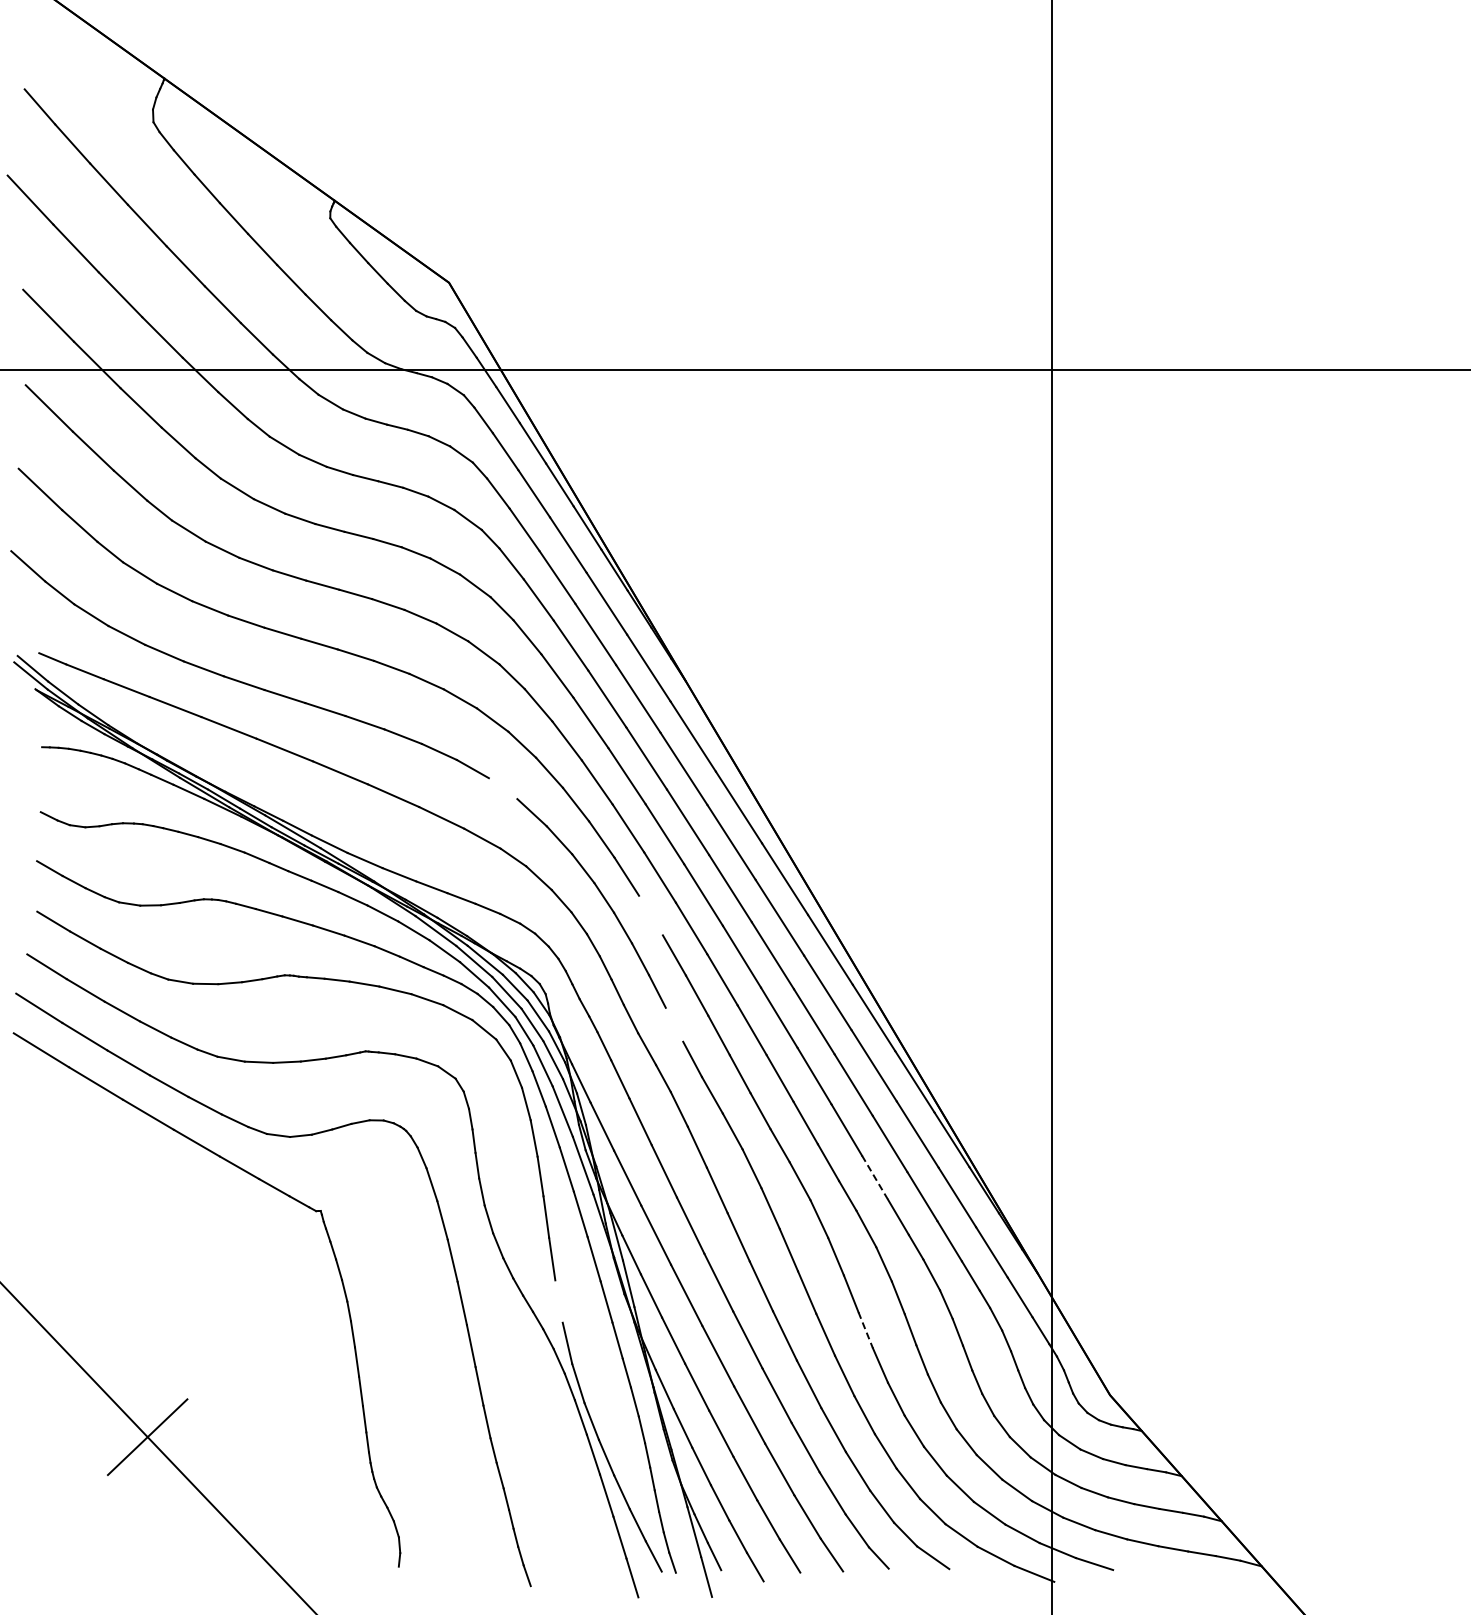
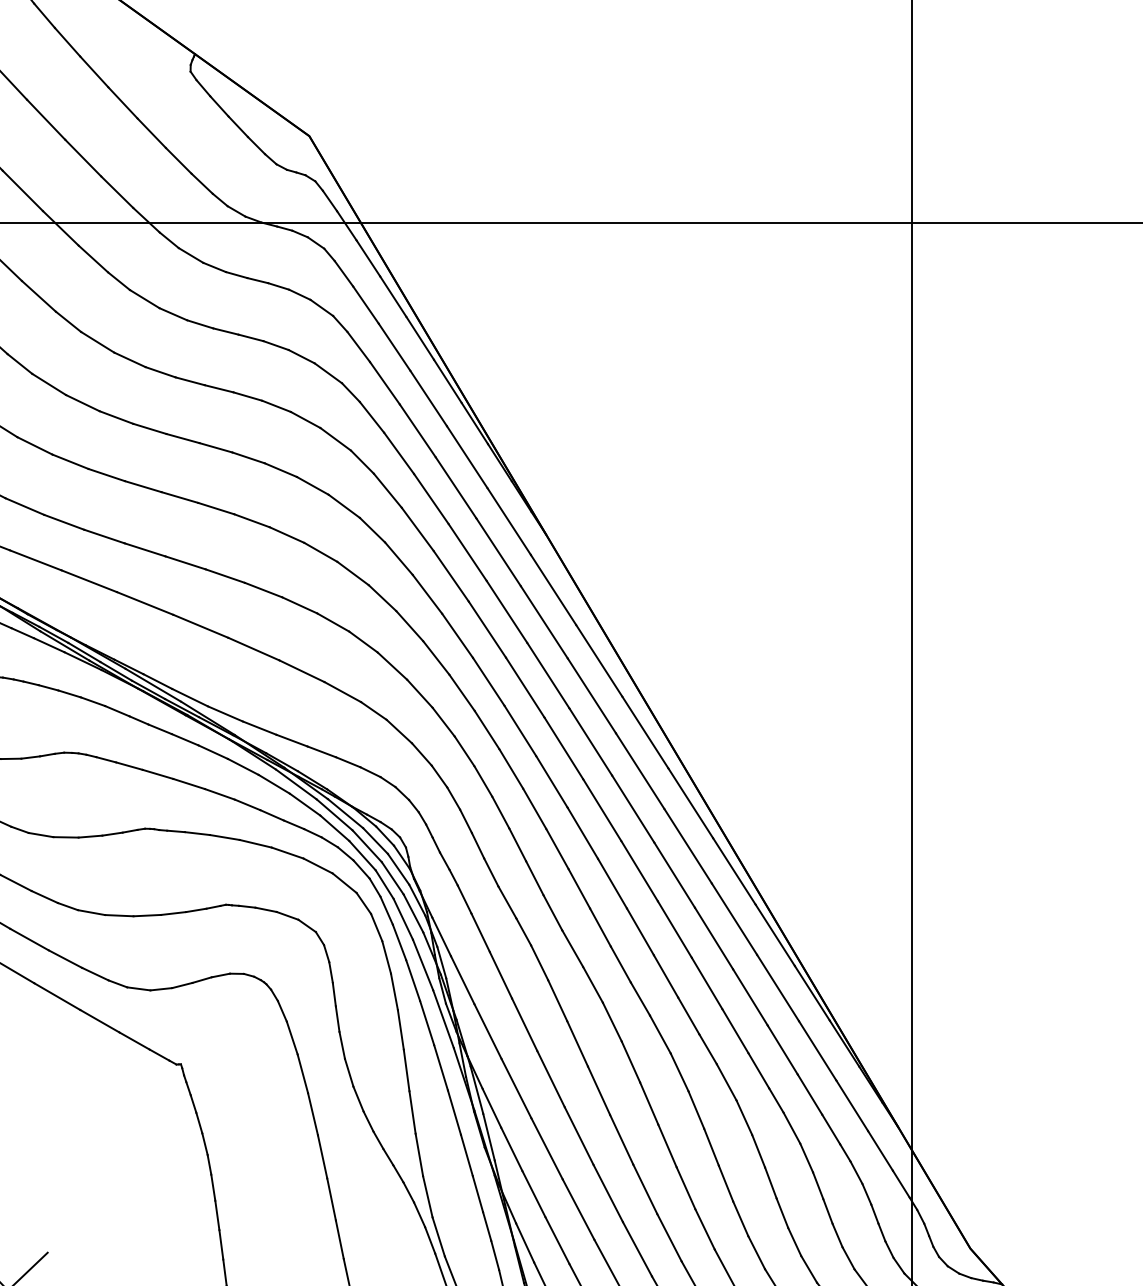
line: (502, 788) -> (362, 641), added
line: (650, 915) -> (510, 768), added
line: (674, 1024) -> (534, 877), added
line: (875, 1177) -> (735, 1030), dashed -> solid
line: (558, 1301) -> (418, 1154), added
line: (865, 1330) -> (725, 1183), dashed -> solid

